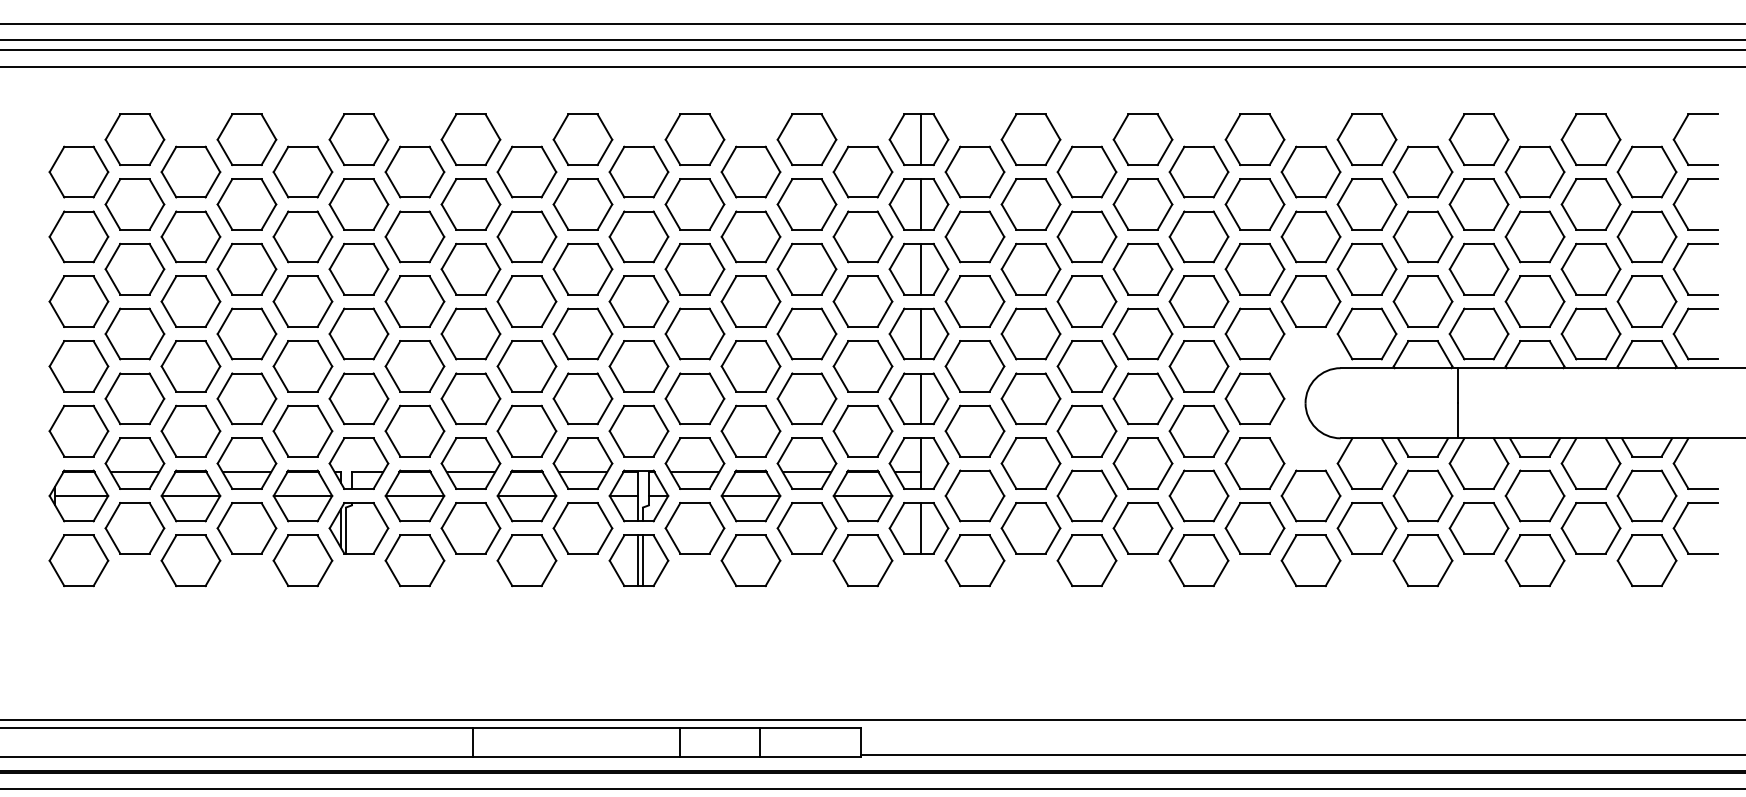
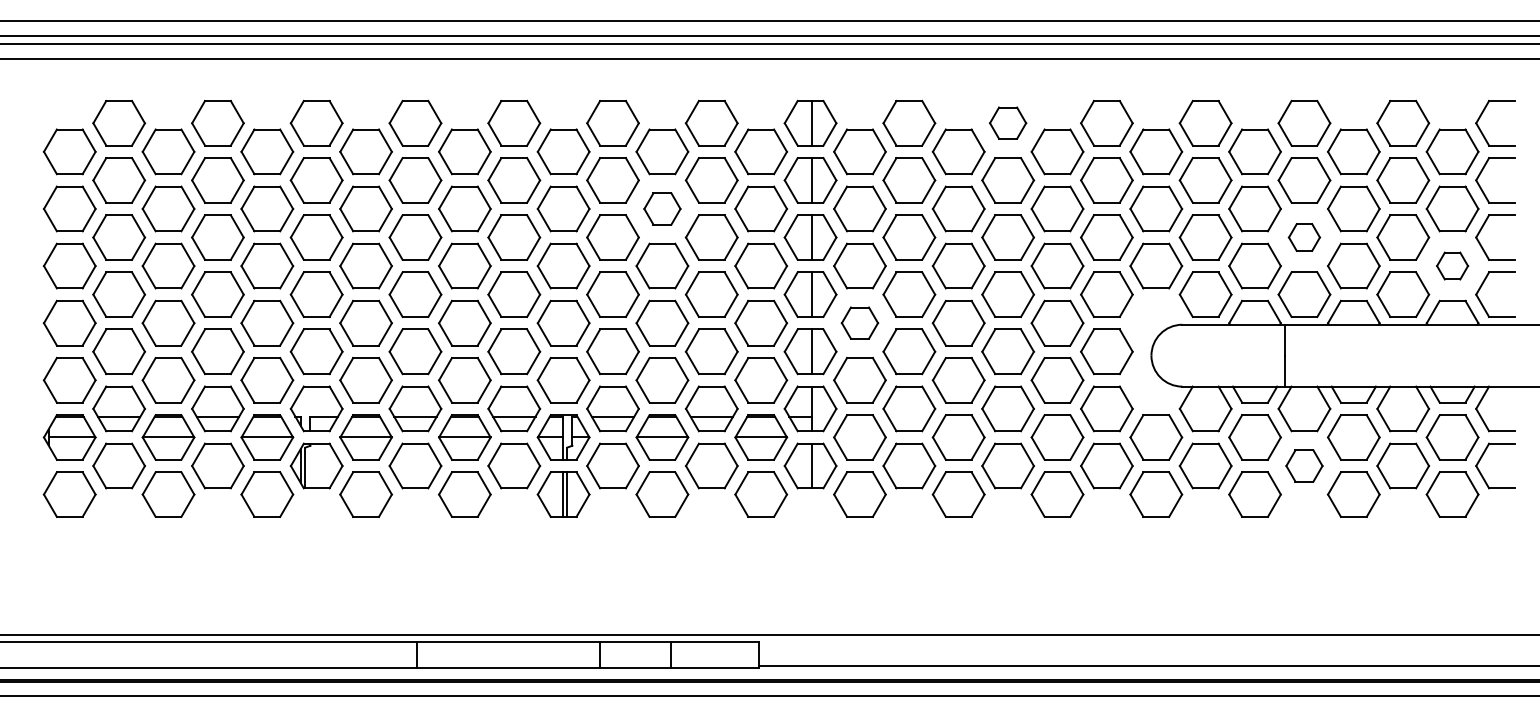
part: (1142, 138) -> (1007, 122), size x0.7
part: (751, 236) -> (662, 208), size x0.7
part: (1479, 269) -> (1304, 237), size x0.6
part: (1646, 300) -> (1452, 265), size x0.6
part: (974, 365) -> (859, 322), size x0.7
part: (1479, 527) -> (1304, 465), size x0.7

